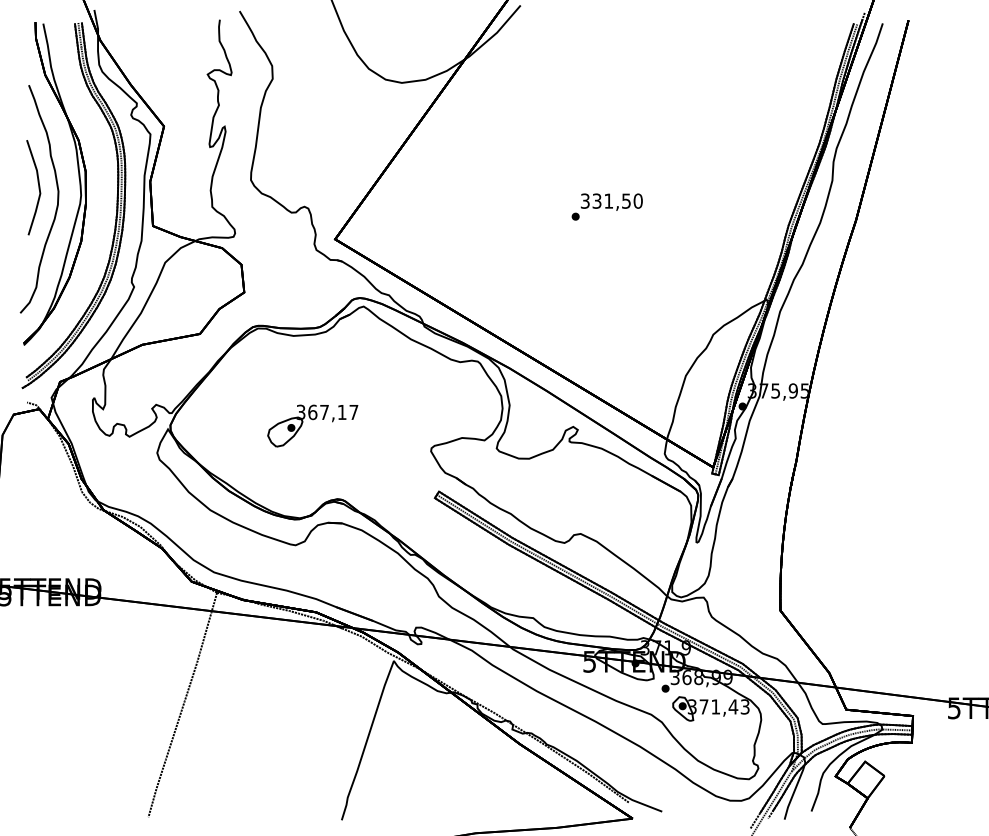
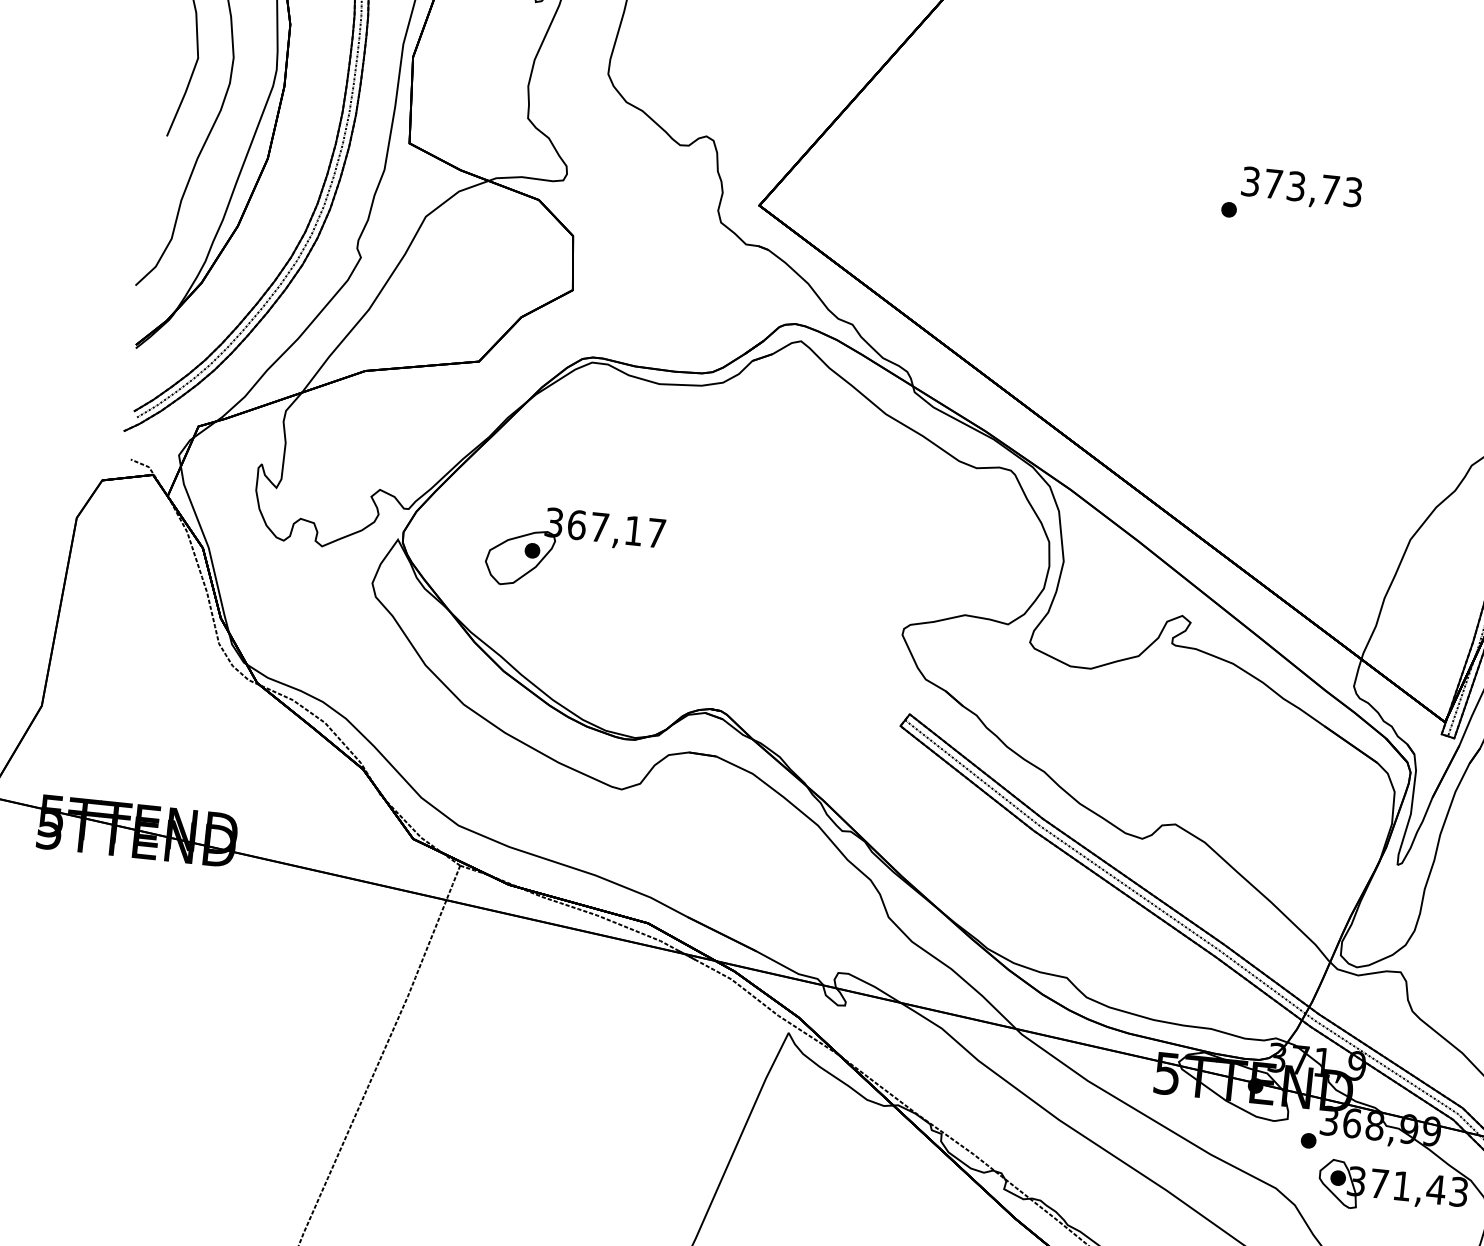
text: (617, 200) -> (1313, 186), 331,50 -> 373,73
part: (312, 425) -> (573, 550), moved

